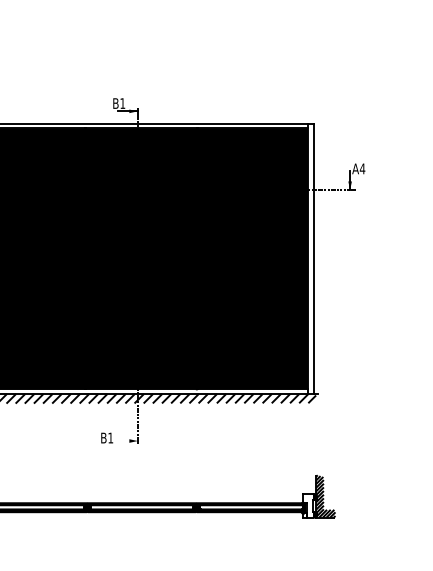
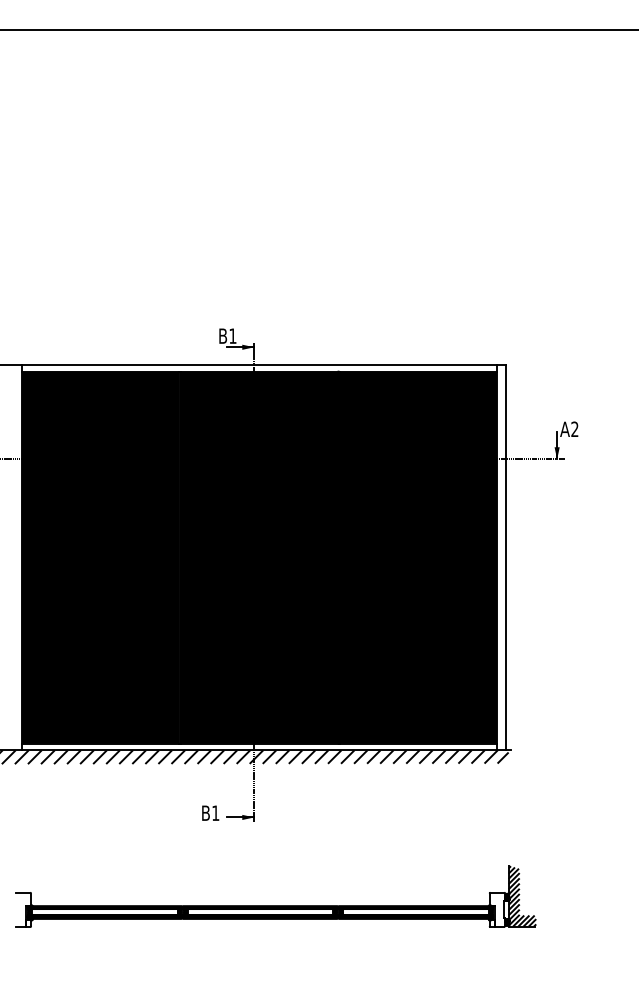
text: (362, 168) -> (574, 428), A4 -> A2
line: (128, 441) -> (240, 817), added

